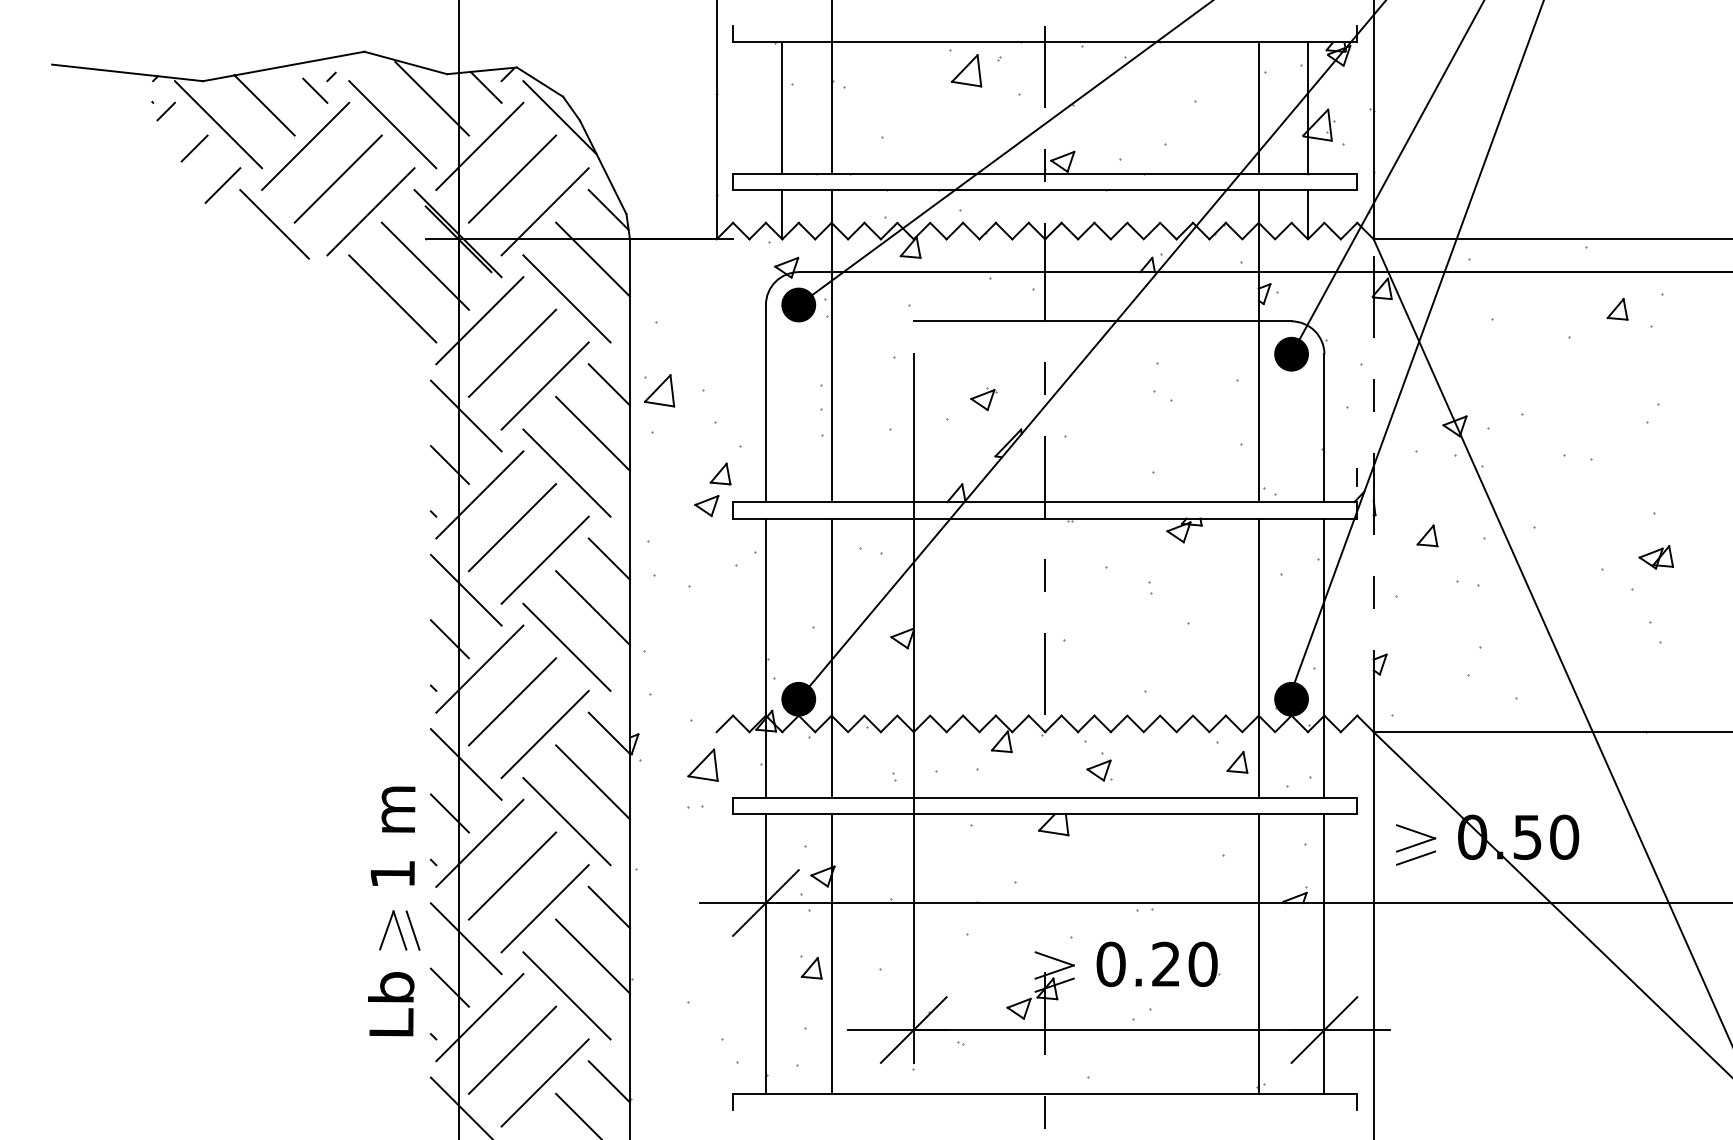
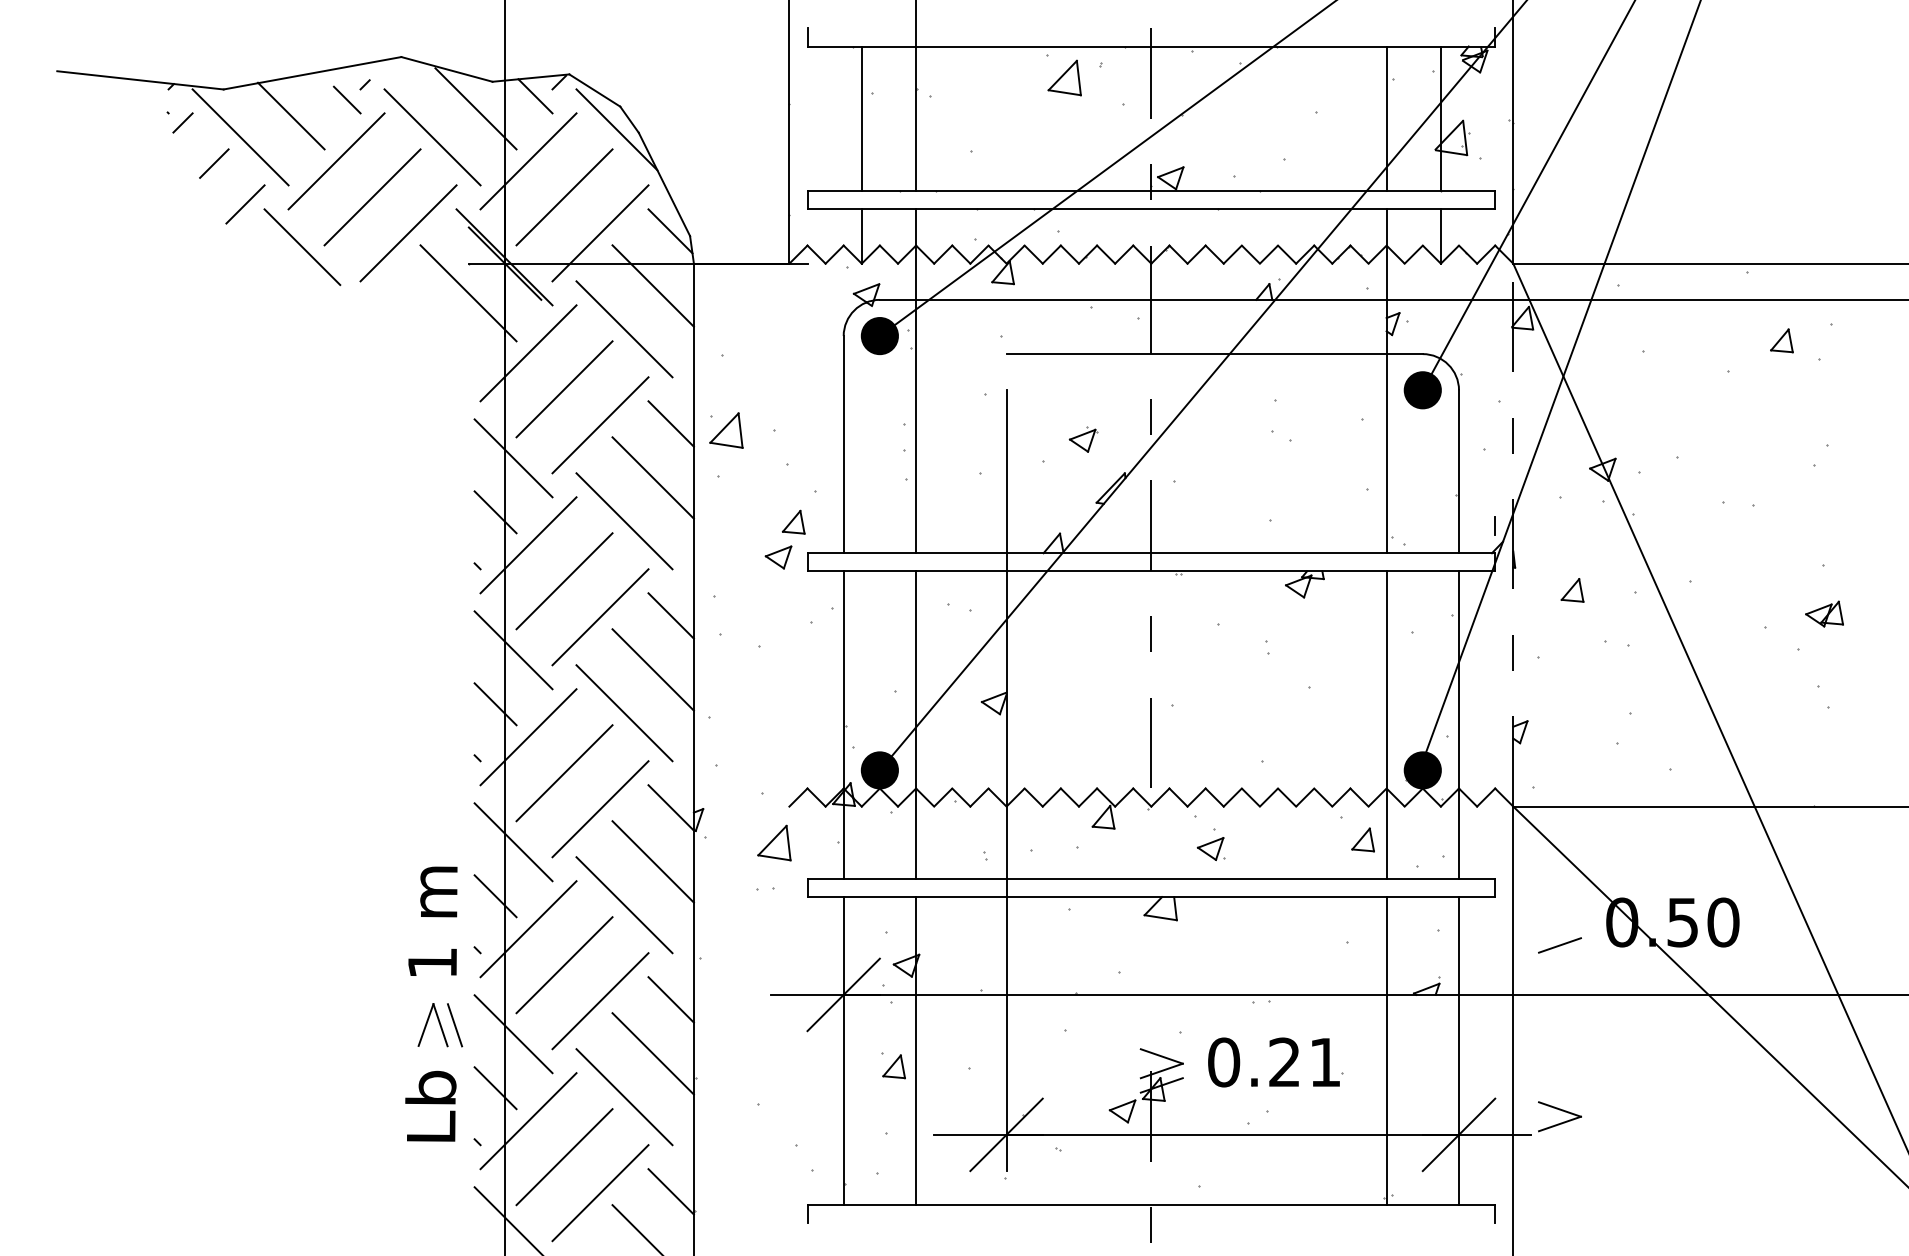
line: (392, 299) -> (432, 329), removed
part: (1415, 838) -> (1559, 1116), moved
text: (1203, 964) -> (1325, 1062), 0.20 -> 0.21

